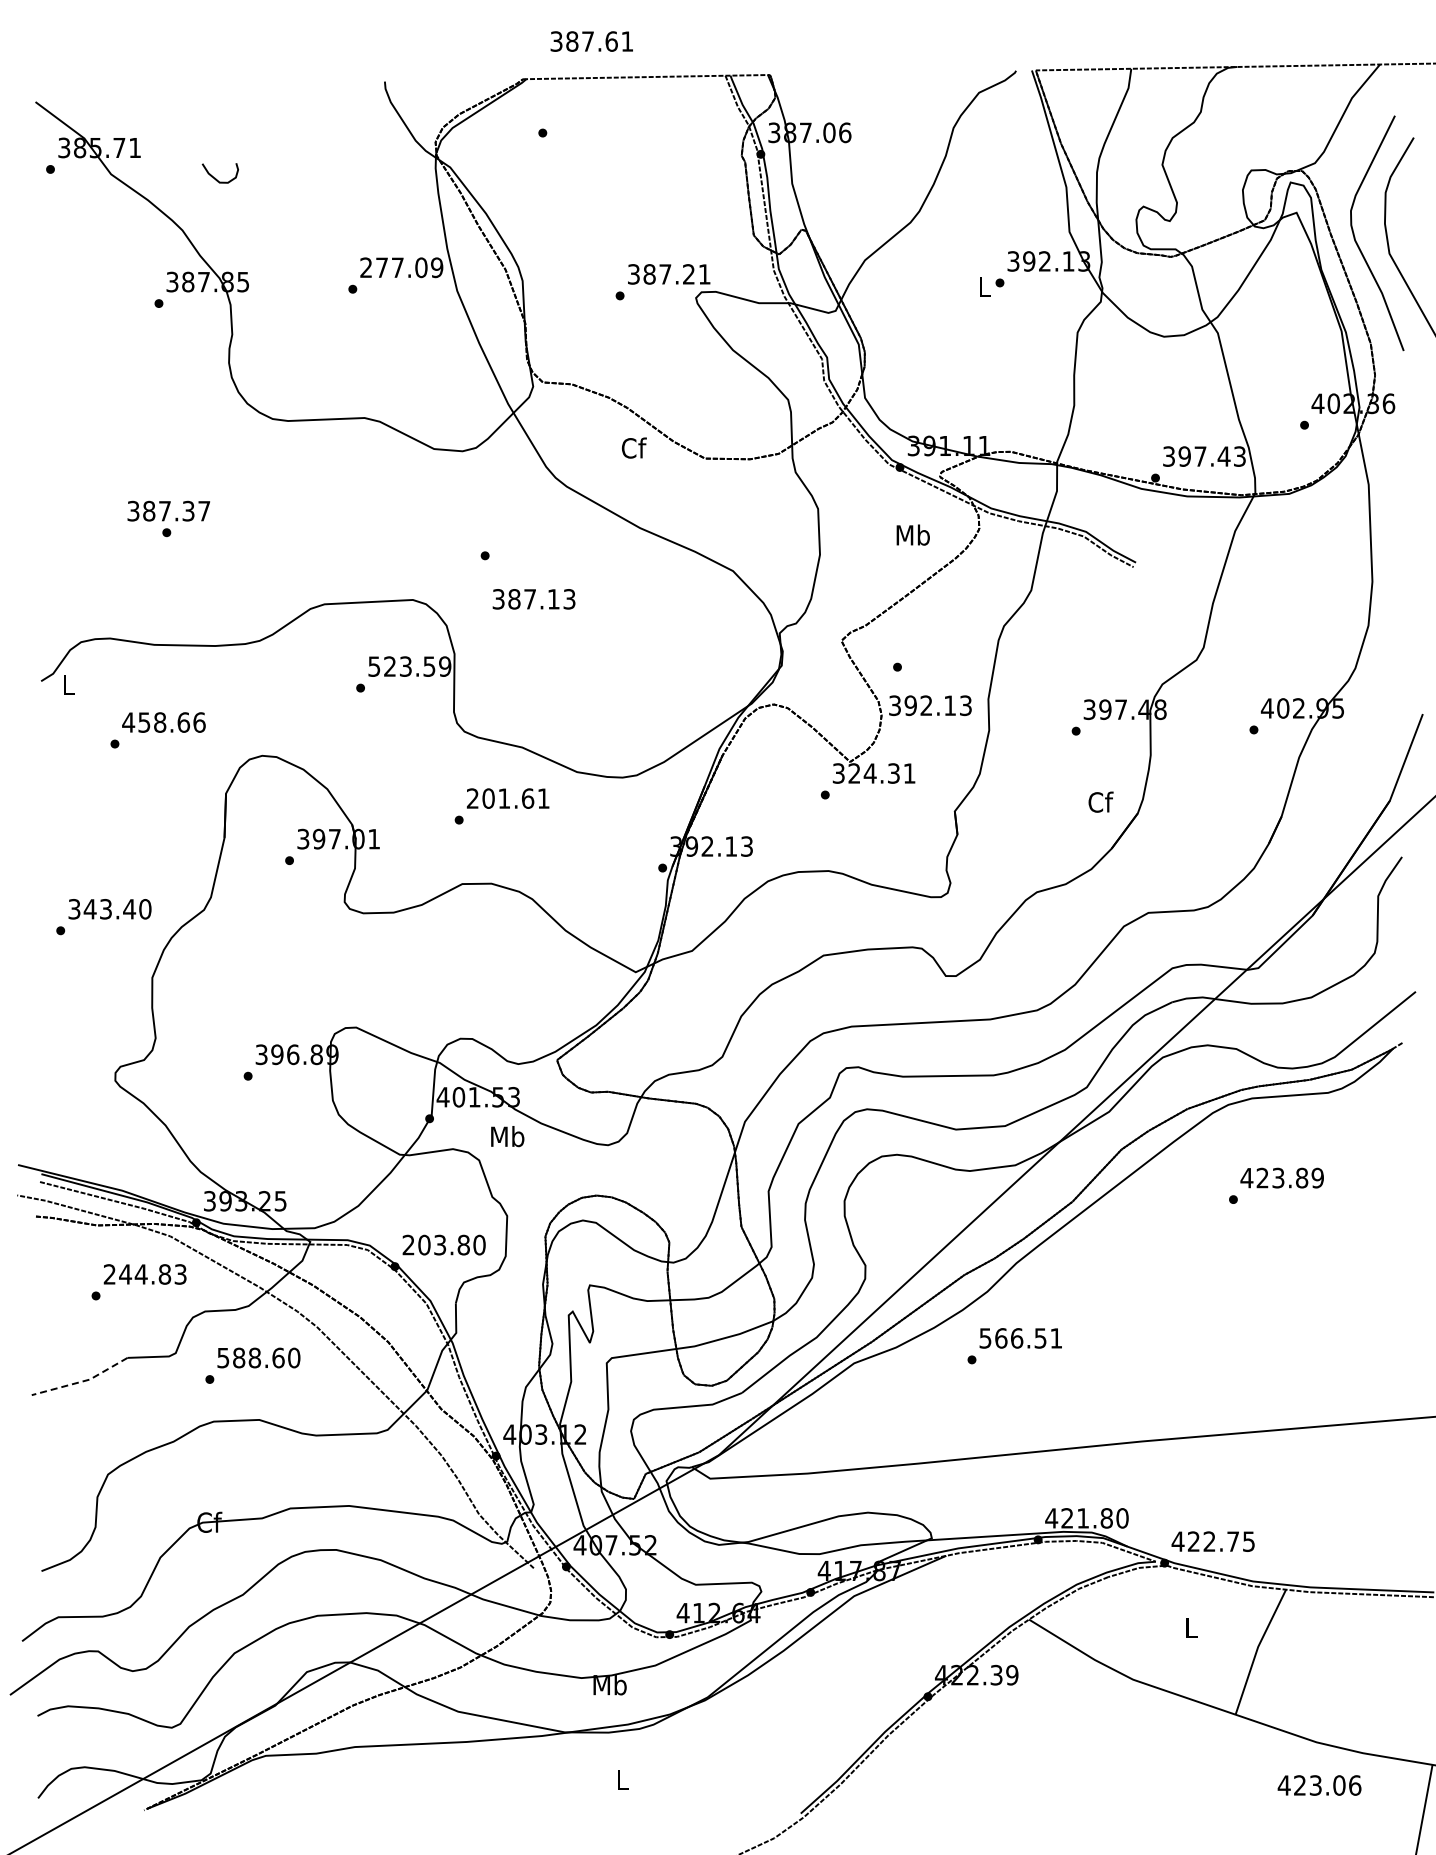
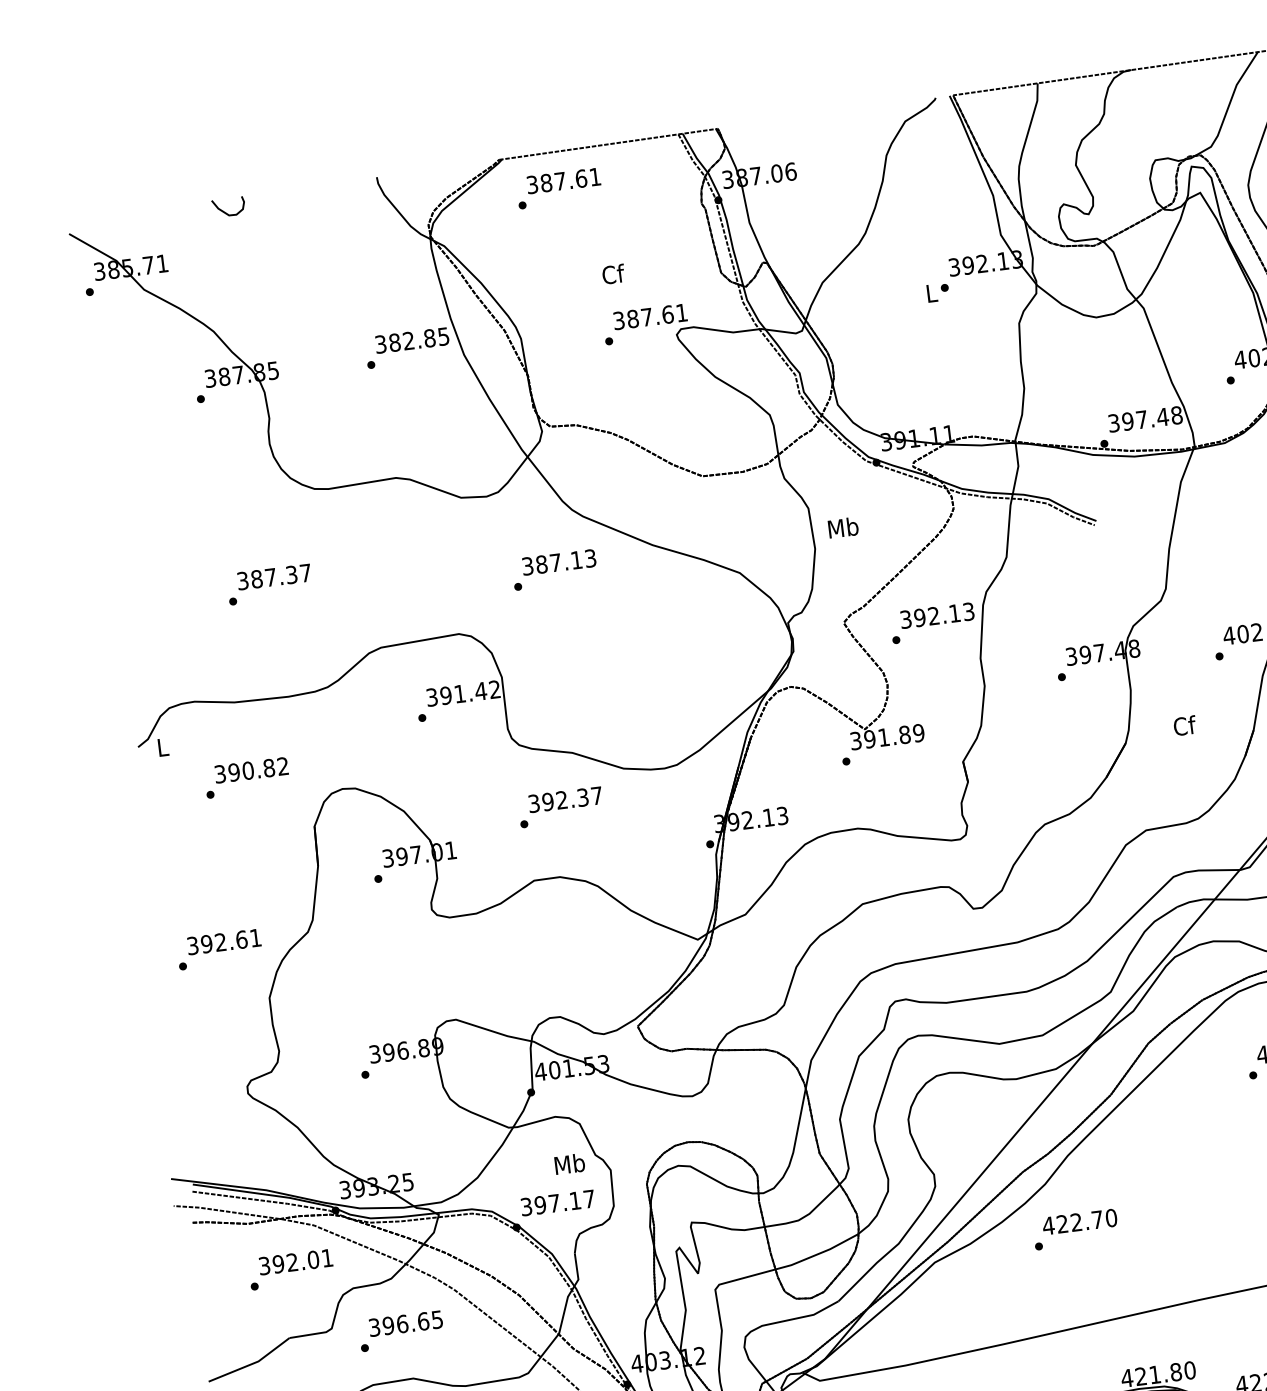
text: (591, 41) -> (563, 180), moved
curve: (215, 177) -> (224, 211), moved
text: (401, 267) -> (412, 340), 277.09 -> 382.85
text: (689, 274) -> (668, 314), 387.21 -> 387.61
text: (634, 447) -> (613, 273), moved
text: (1239, 456) -> (1176, 415), 397.43 -> 397.48
text: (168, 510) -> (273, 576), moved
text: (912, 534) -> (842, 527), moved
text: (533, 599) -> (558, 562), moved
text: (410, 666) -> (464, 693), 523.59 -> 391.42
text: (930, 705) -> (937, 615), moved
text: (163, 722) -> (251, 770), 458.66 -> 390.82
text: (881, 773) -> (893, 736), 324.31 -> 391.89
text: (508, 798) -> (565, 799), 201.61 -> 392.37
text: (1100, 801) -> (1184, 725), moved
text: (117, 909) -> (231, 941), 343.40 -> 392.61
text: (507, 1136) -> (569, 1164), moved
text: (443, 1244) -> (557, 1202), 203.80 -> 397.17
text: (145, 1274) -> (296, 1262), 244.83 -> 392.01
text: (1020, 1338) -> (1079, 1222), 566.51 -> 422.70
text: (259, 1357) -> (406, 1323), 588.60 -> 396.65
line: (82, 1381) -> (252, 1363), dashed -> solid

